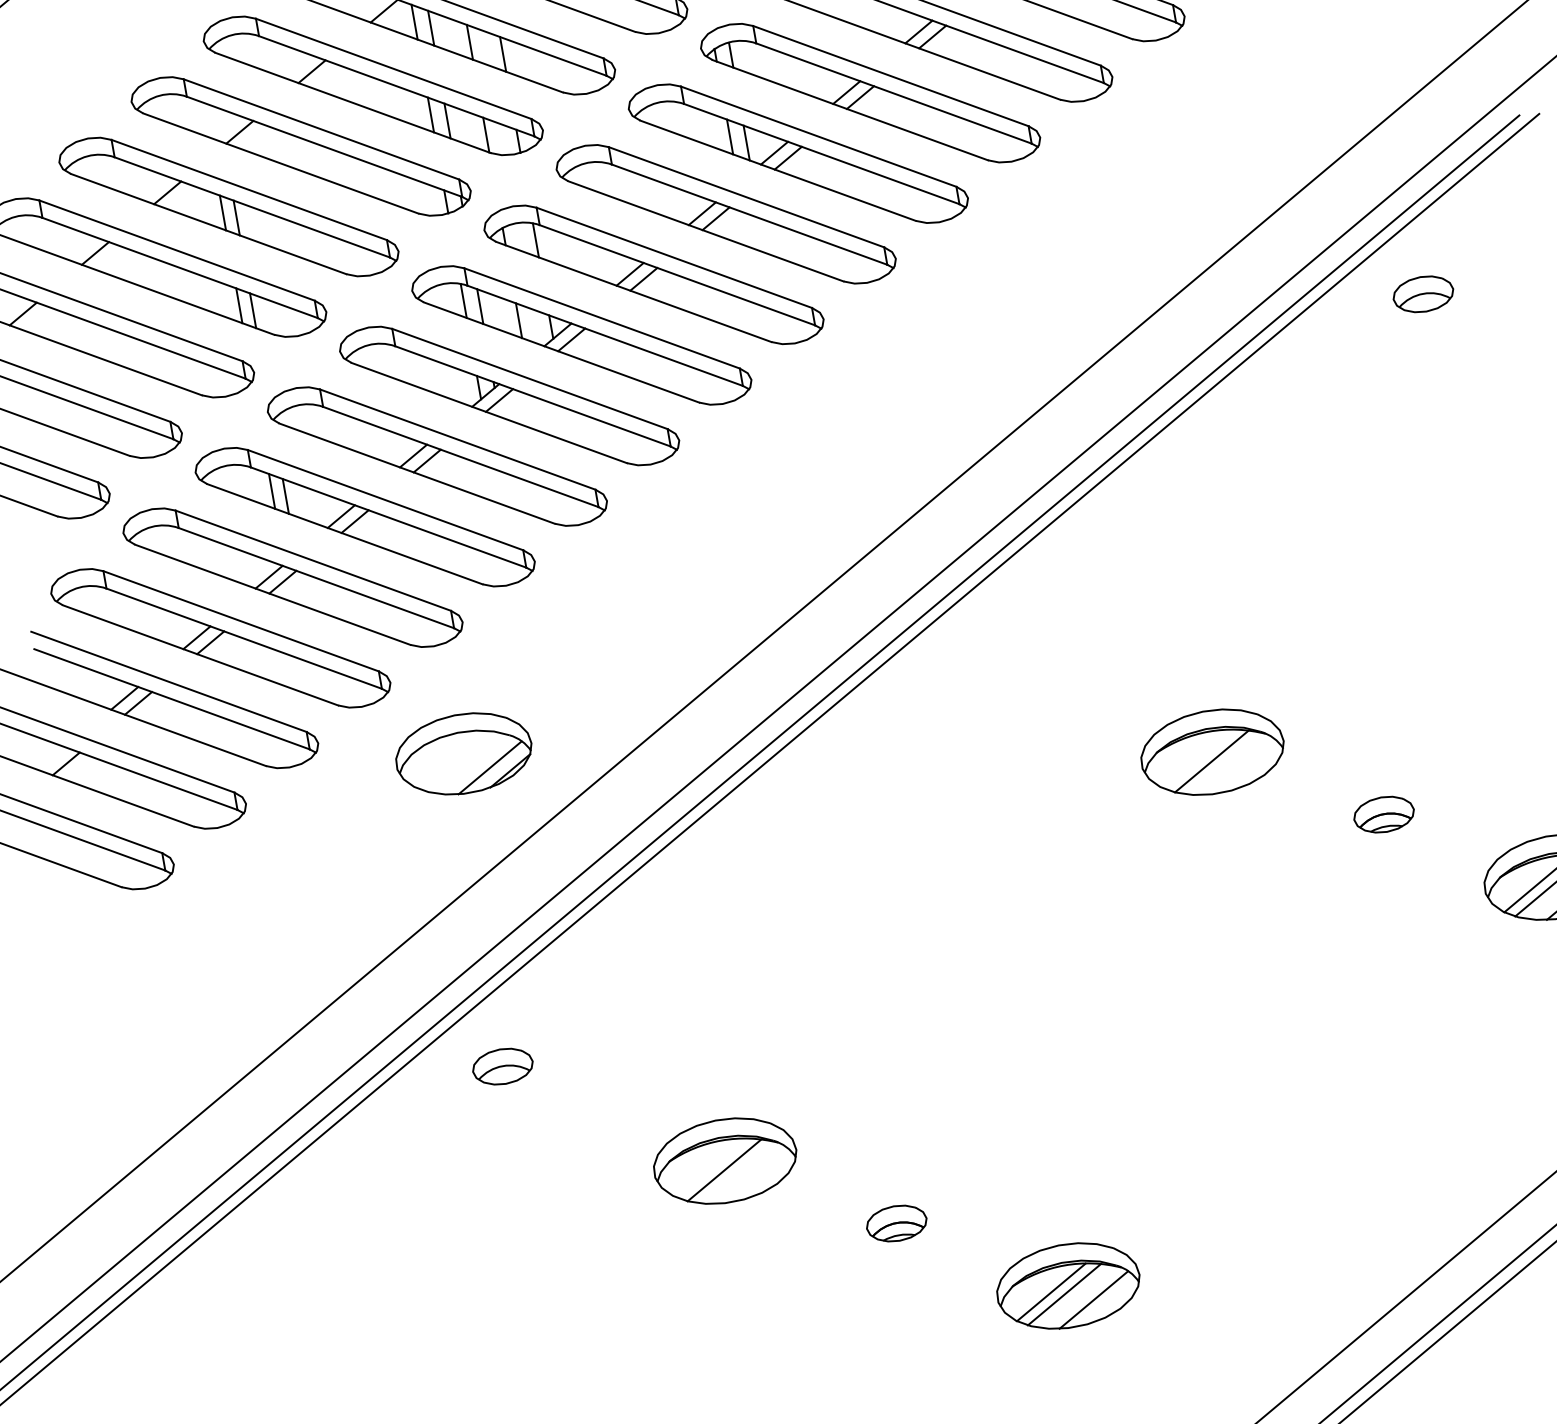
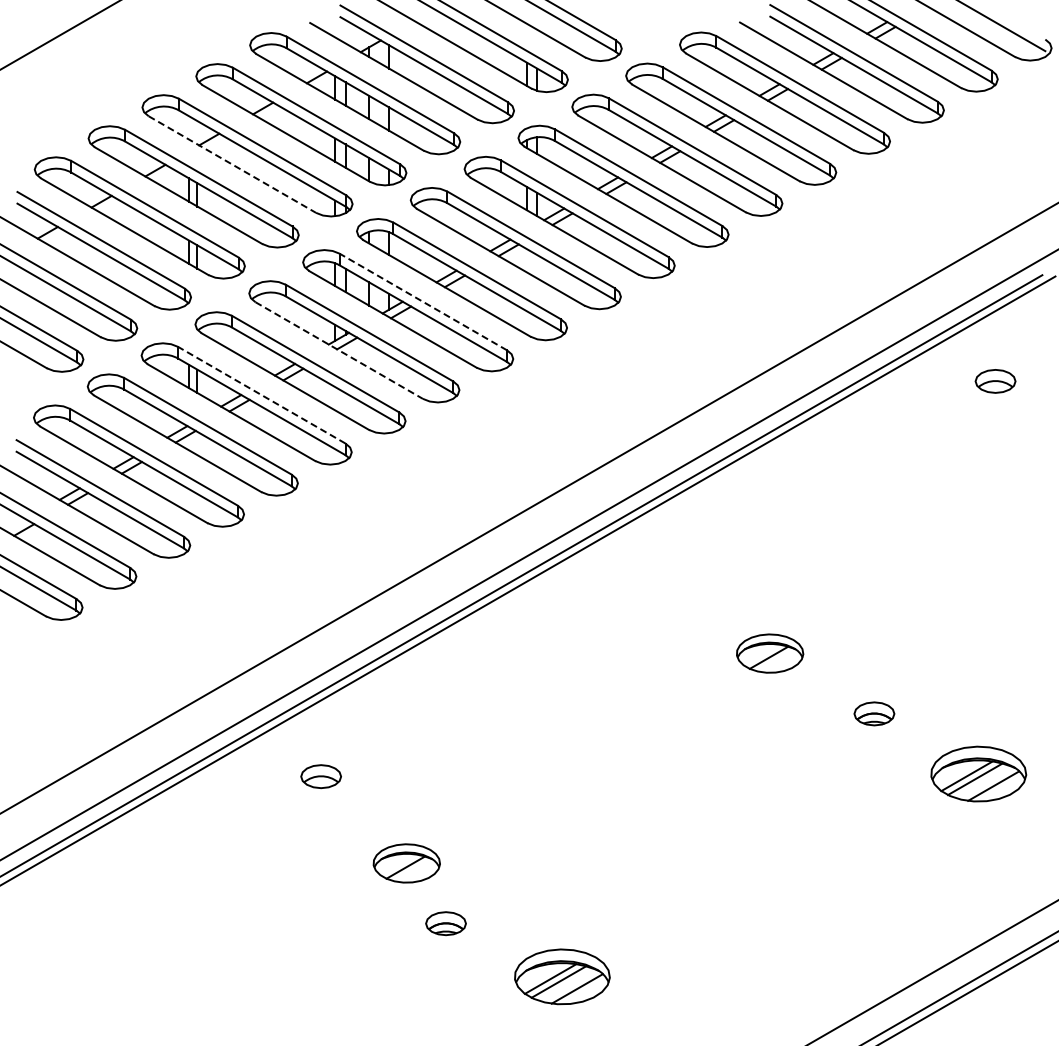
line: (281, 163) -> (232, 164), solid -> dashed
part: (1423, 294) -> (995, 381), moved
line: (602, 317) -> (423, 301), solid -> dashed
line: (489, 412) -> (339, 350), solid -> dashed
line: (385, 500) -> (261, 395), solid -> dashed
part: (1211, 752) -> (769, 653), size x0.7
part: (463, 753) -> (283, 568), removed
part: (501, 1066) -> (320, 776), moved
part: (724, 1161) -> (406, 863), size x0.7
part: (895, 1223) -> (445, 923), moved
part: (1068, 1285) -> (562, 976), moved

